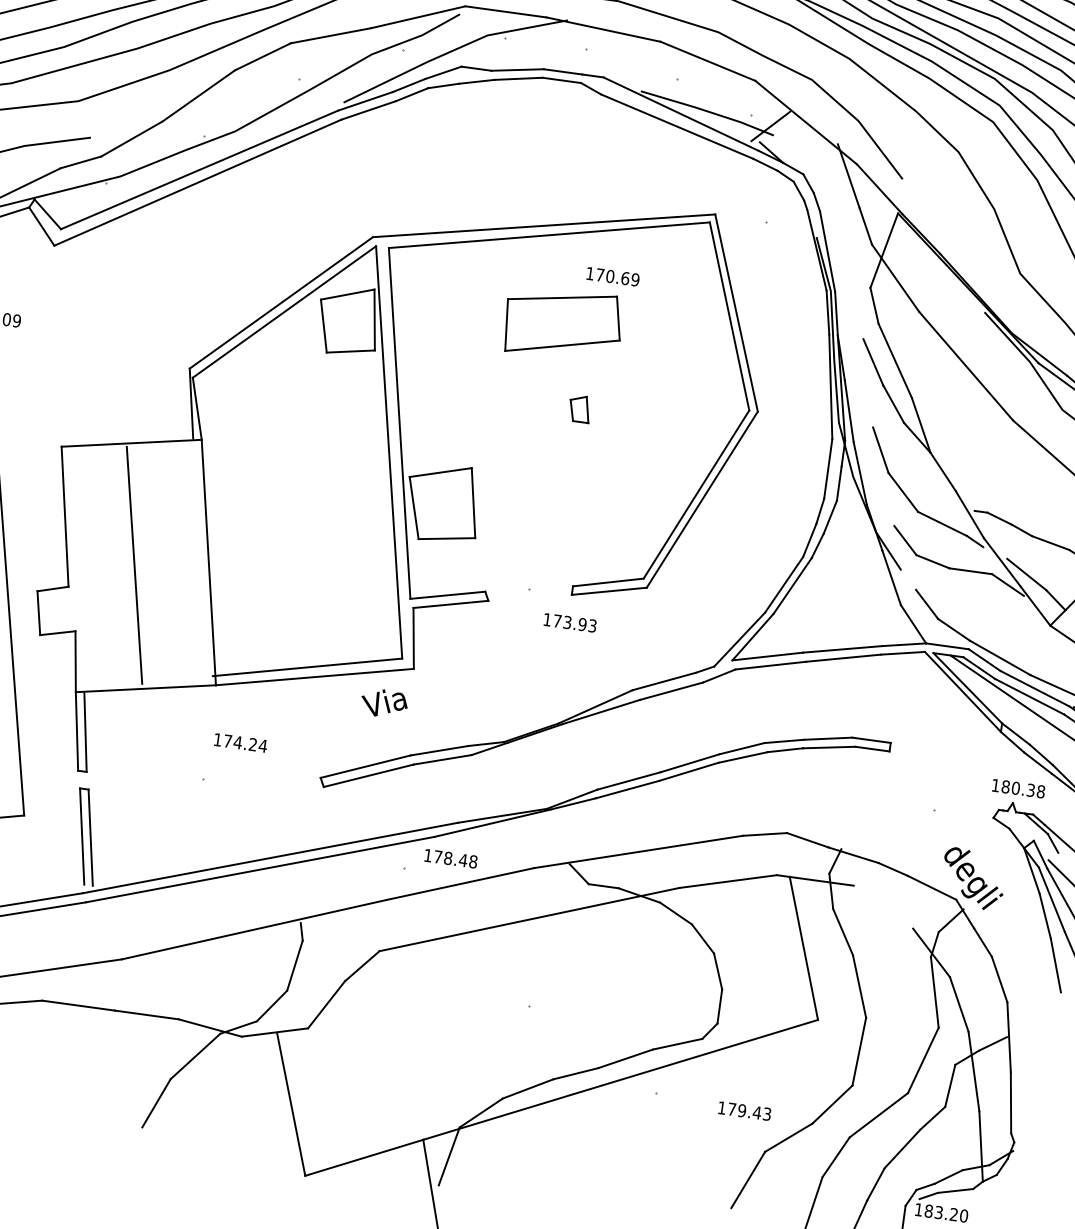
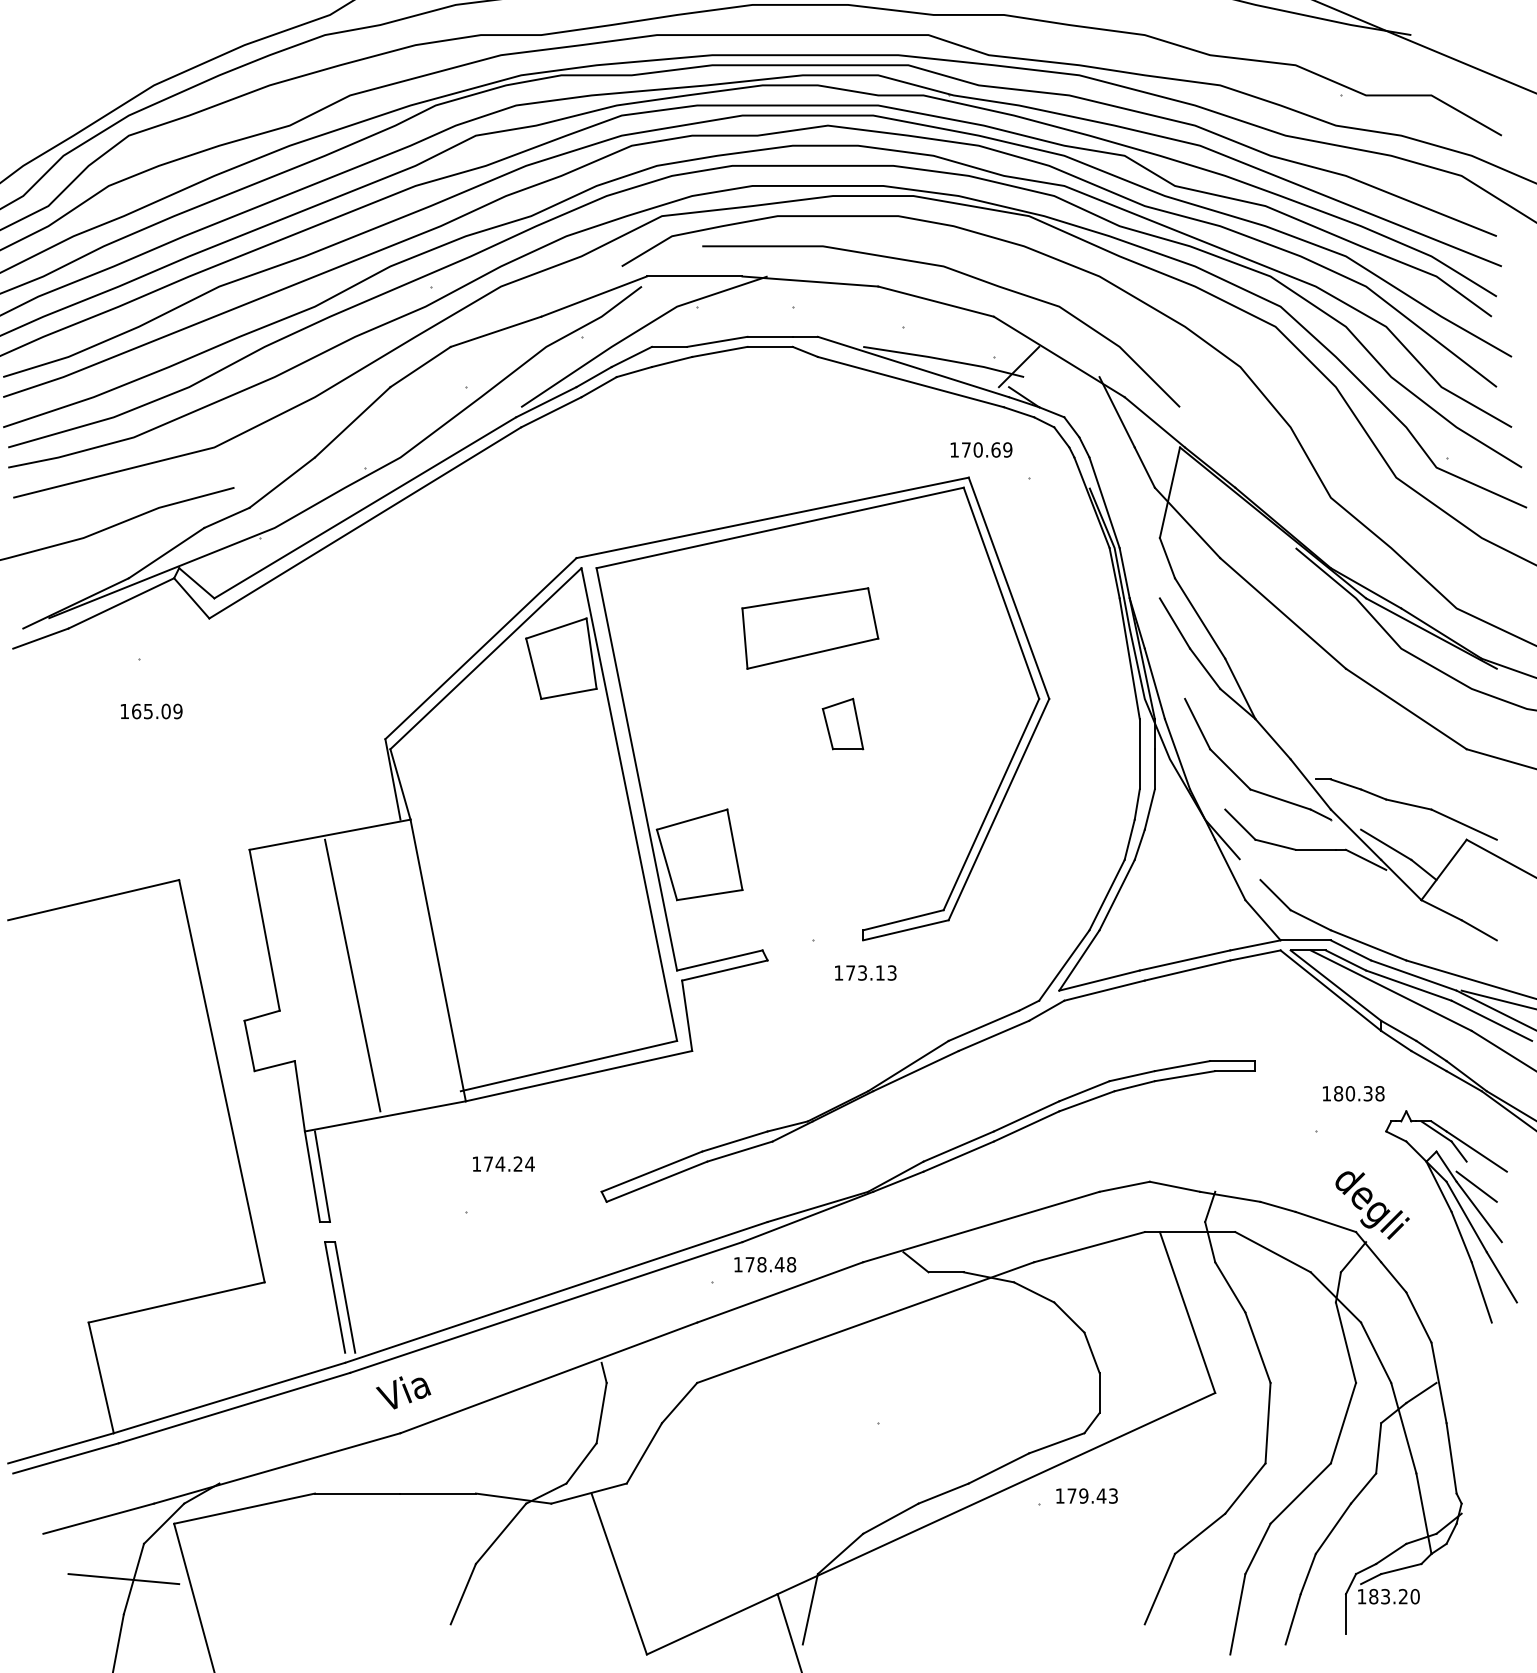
text: (613, 276) -> (981, 449), moved
part: (579, 408) -> (842, 723), size x1.67
text: (581, 624) -> (879, 972), 173.93 -> 173.13
text: (384, 703) -> (403, 1392), moved
text: (1018, 788) -> (1353, 1093), moved
line: (882, 907) -> (1272, 1252), added
text: (744, 1110) -> (1086, 1495), moved

